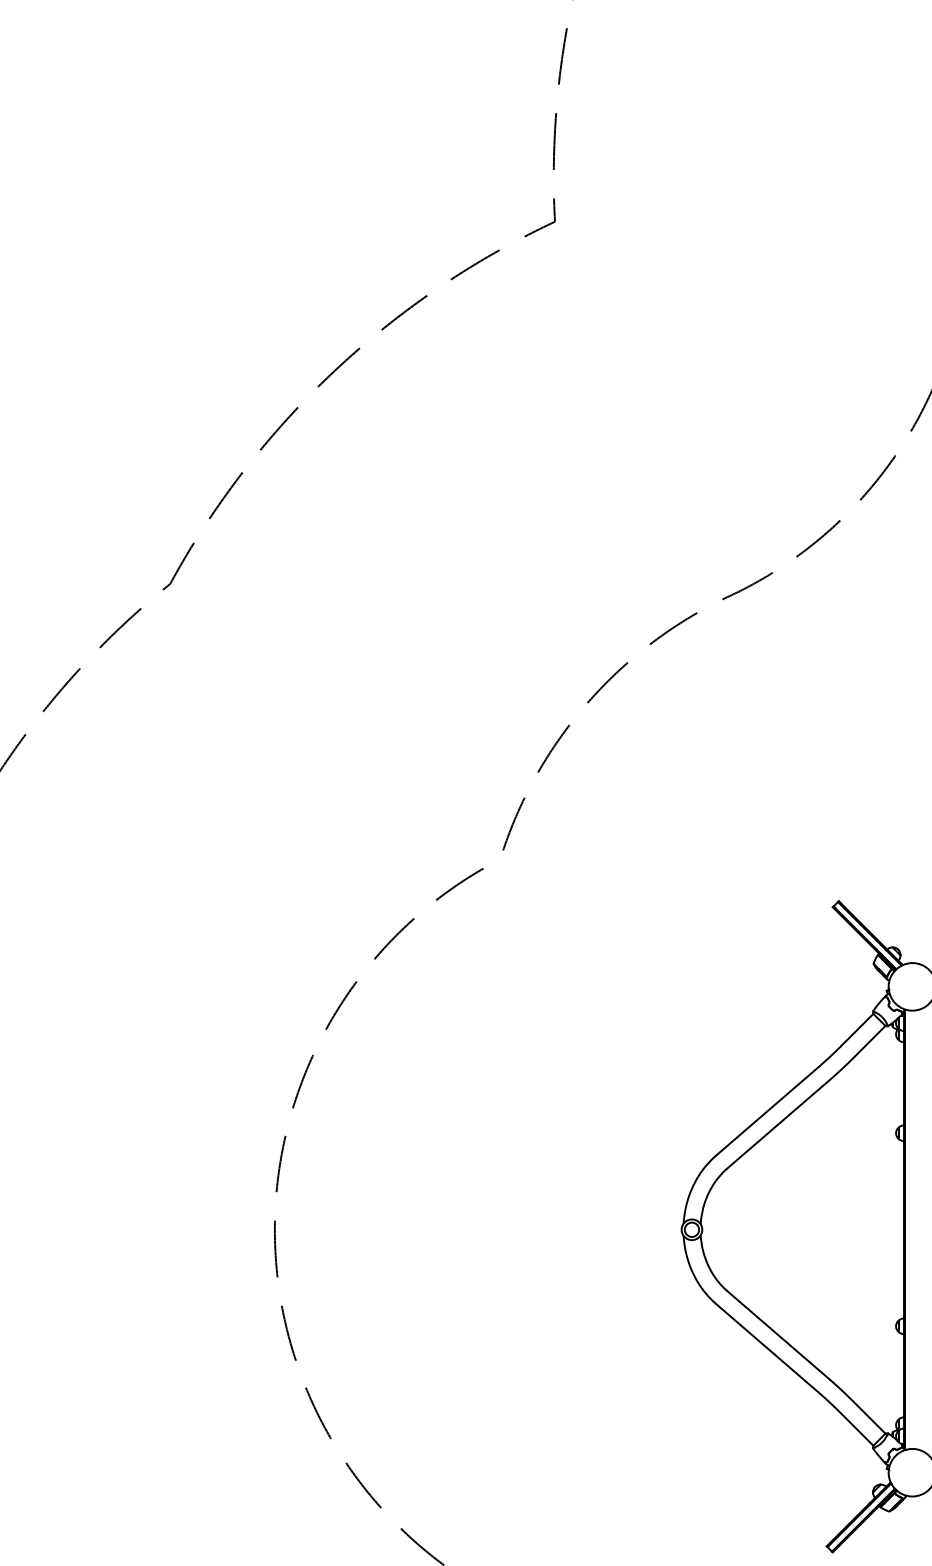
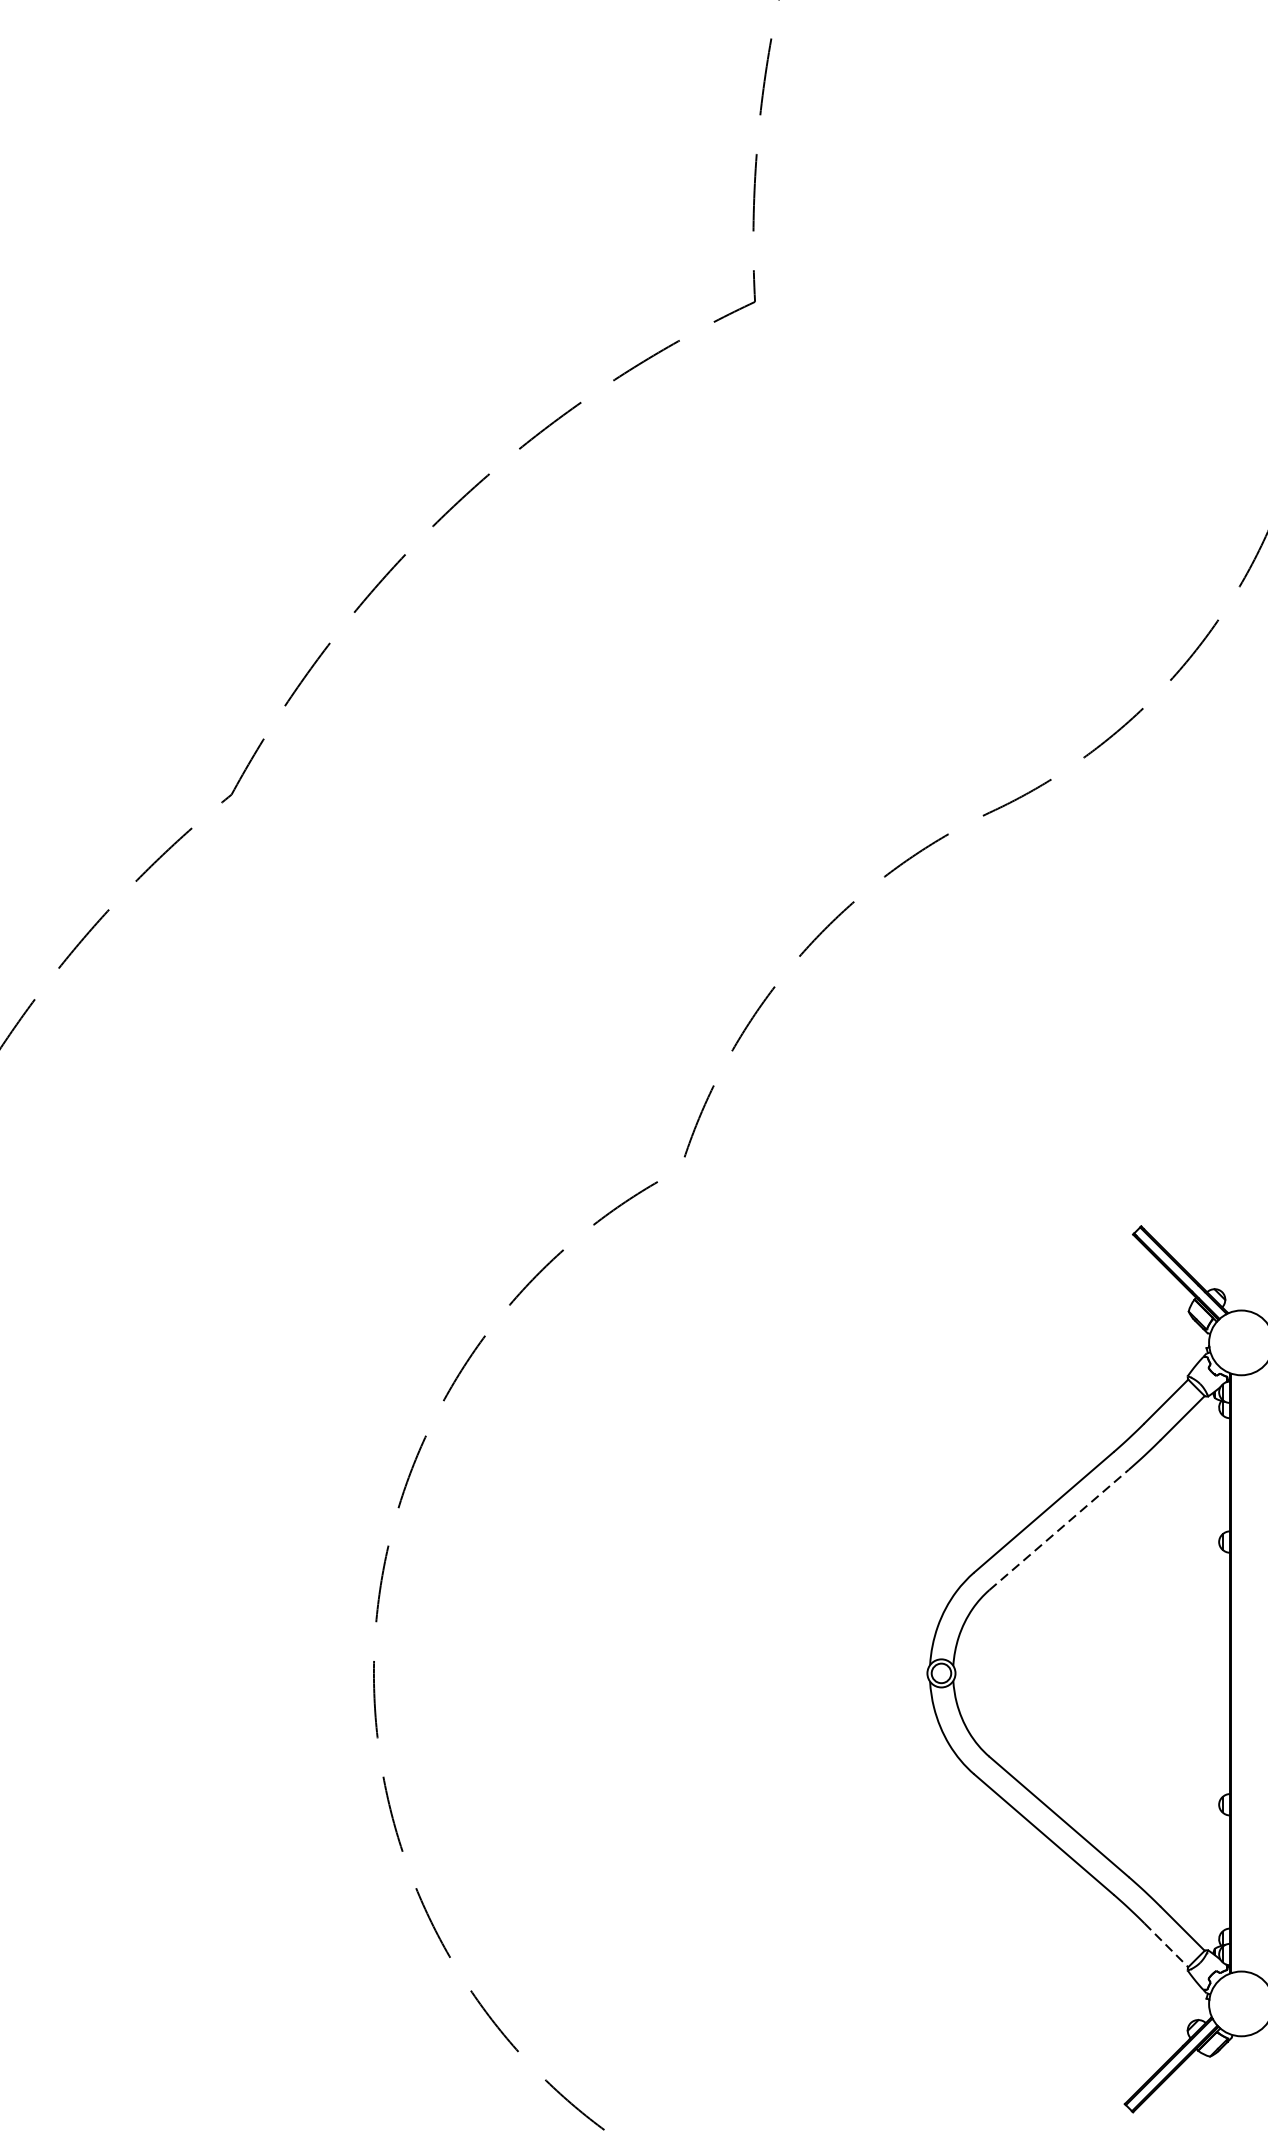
line: (778, 1124) -> (1059, 1530), solid -> dashed
line: (857, 1429) -> (1166, 1945), solid -> dashed

